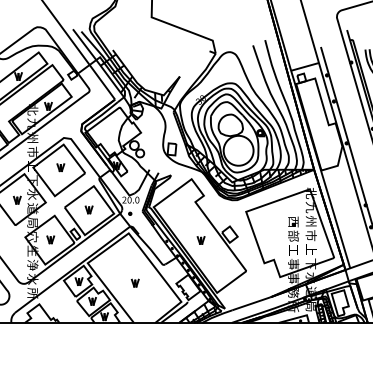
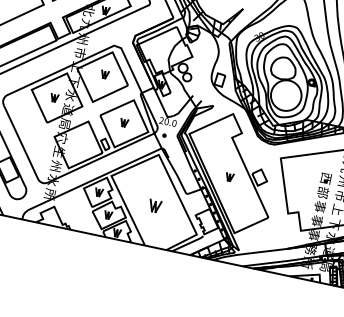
part: (50, 239) -> (79, 144), removed
text: (293, 249) -> (320, 206), 工 -> 事
text: (32, 264) -> (55, 165), 浄 -> 州
part: (134, 282) -> (154, 205), size x1.6

